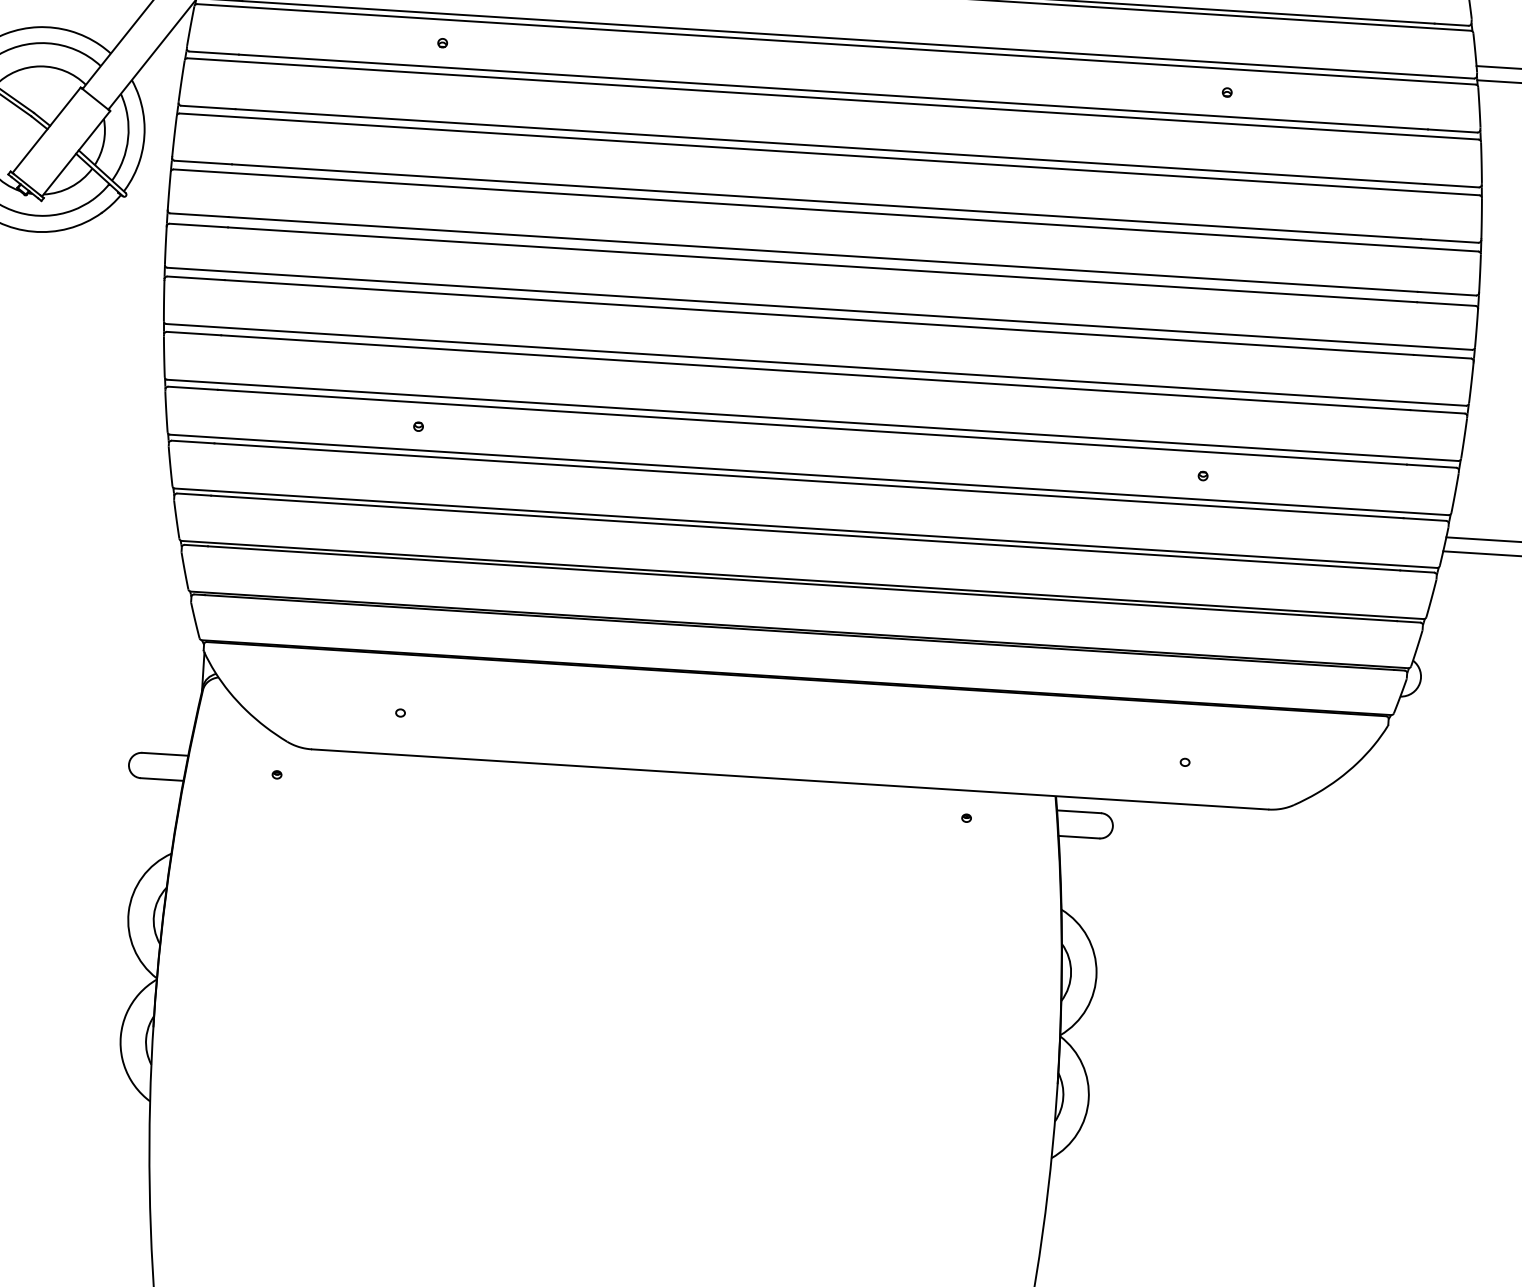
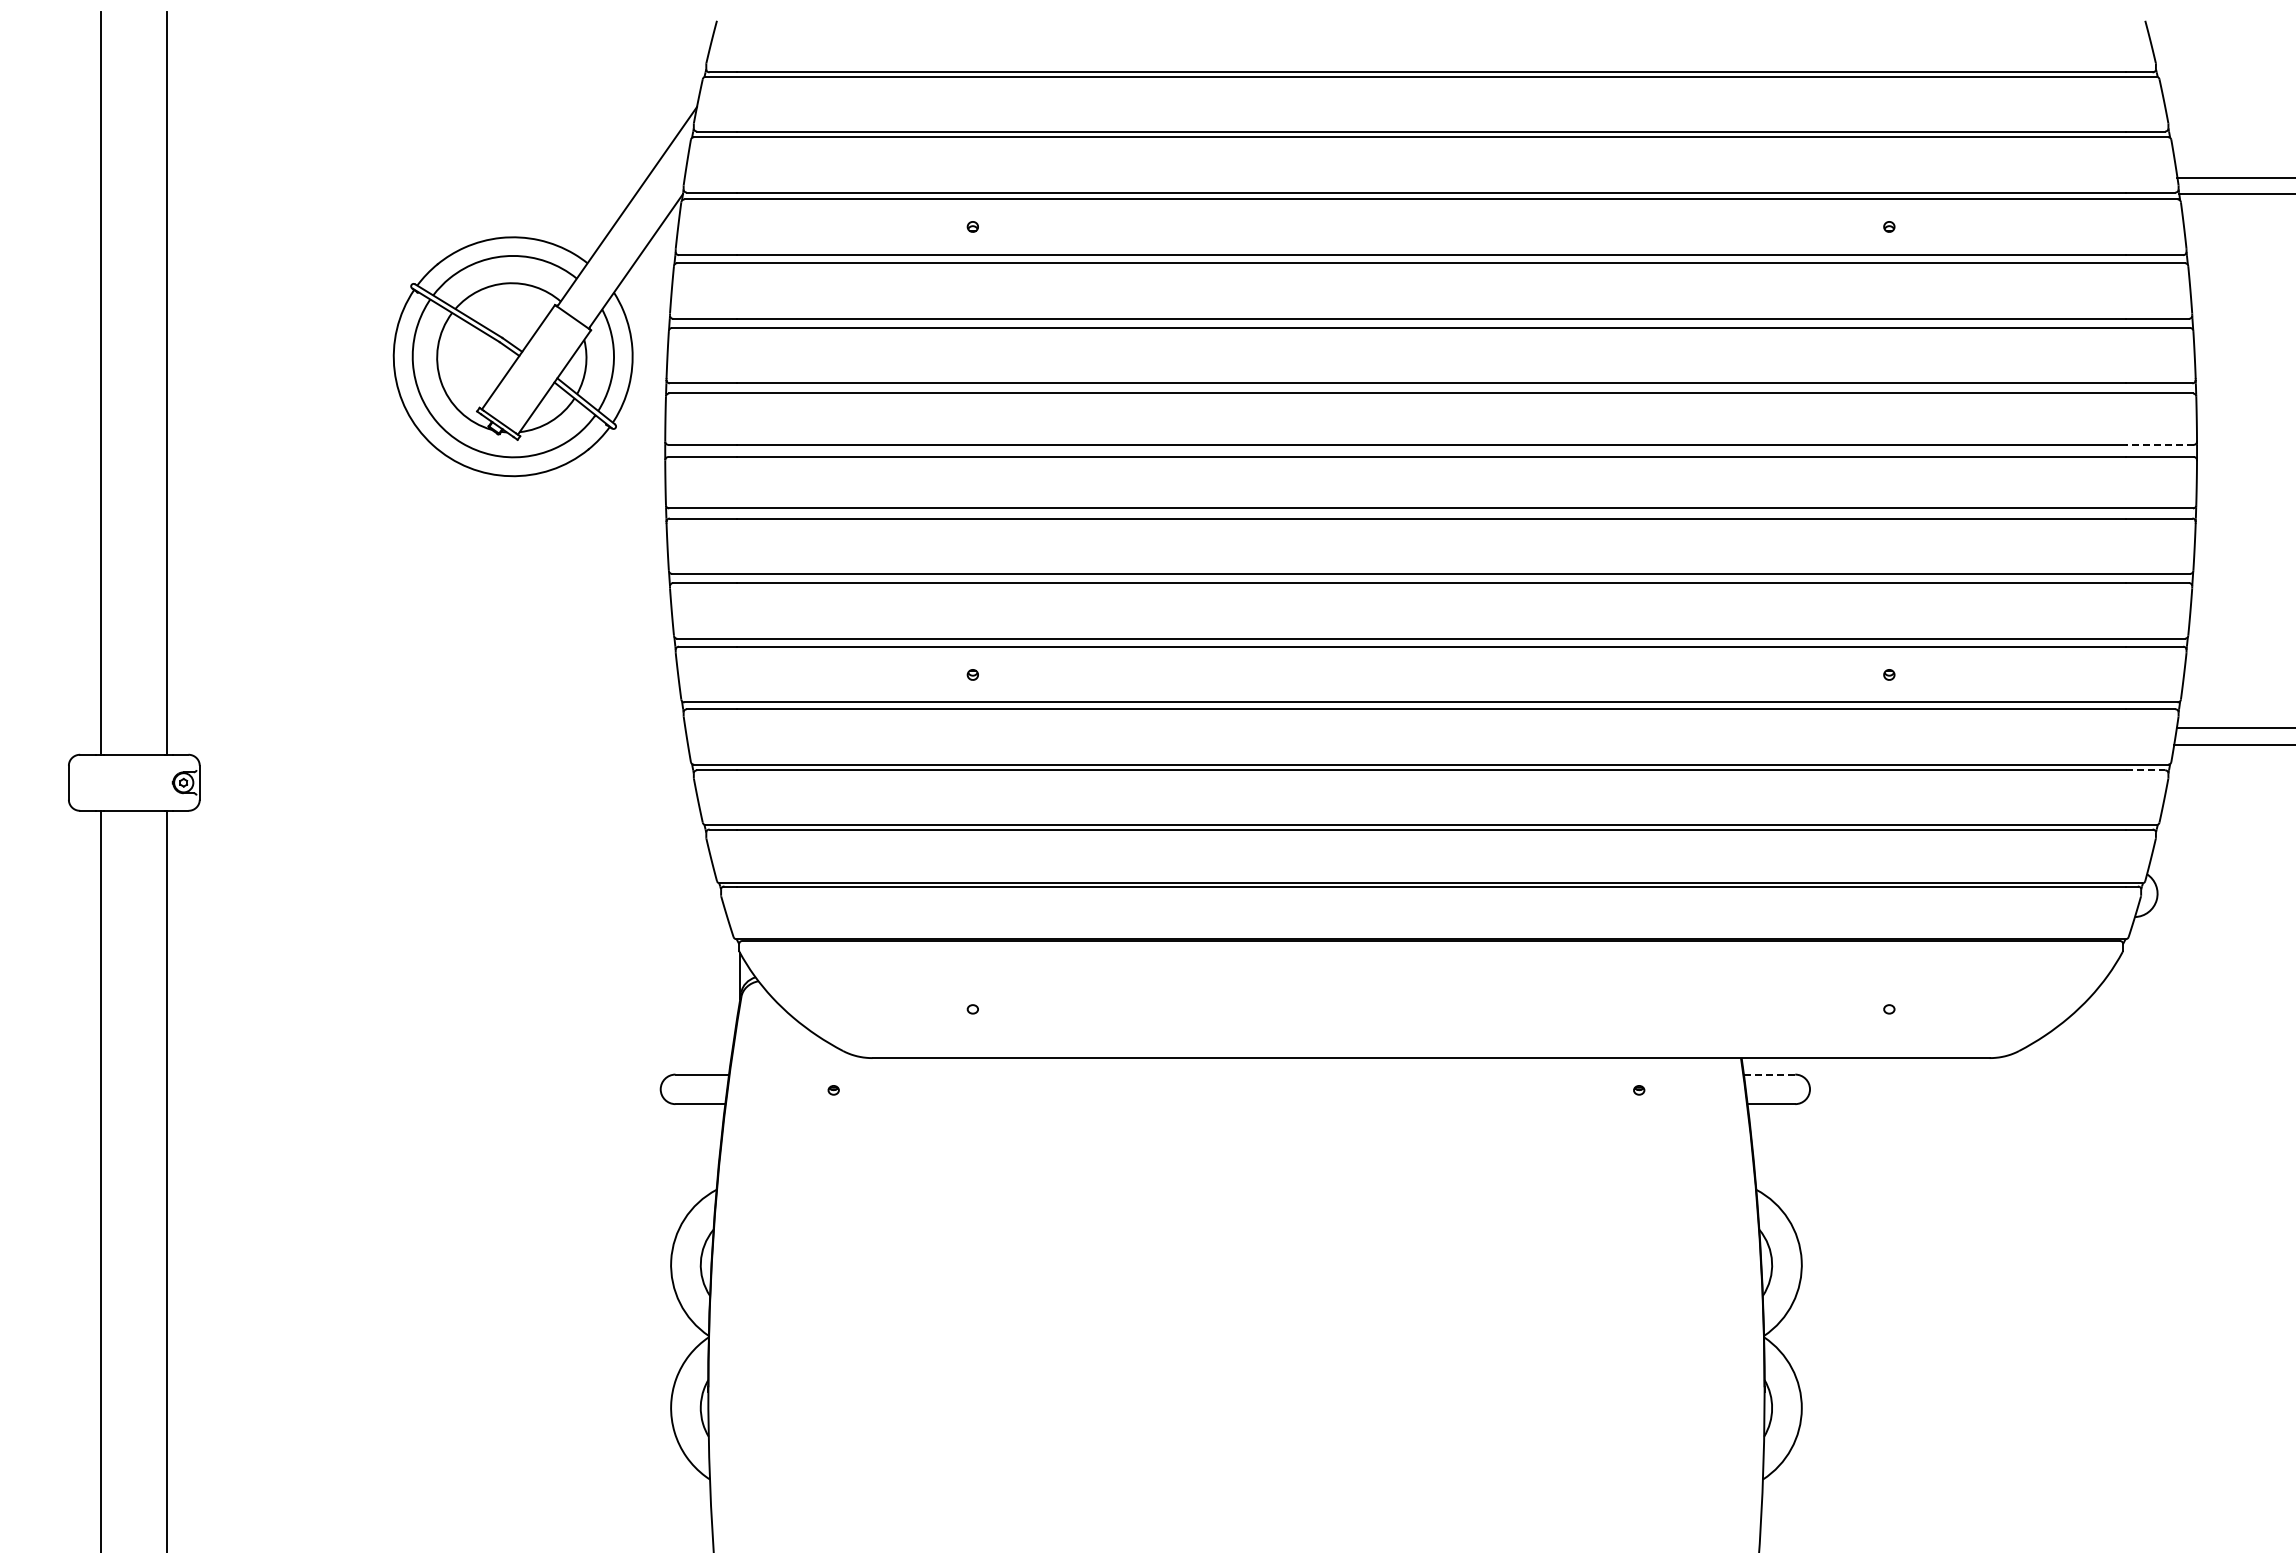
line: (1446, 293) -> (2159, 444), solid -> dashed
line: (1417, 571) -> (2145, 770), solid -> dashed
line: (1079, 811) -> (1769, 1074), solid -> dashed

